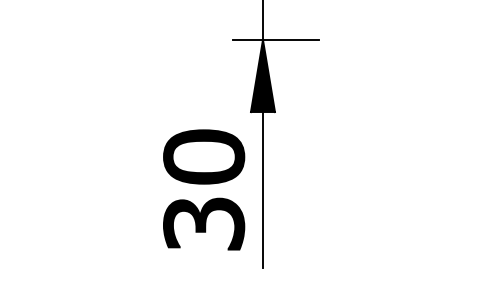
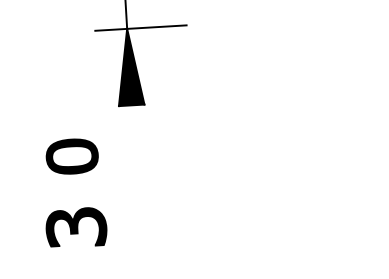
part: (204, 156) -> (72, 156), size x0.6
line: (262, 190) -> (136, 188), removed
part: (204, 223) -> (76, 227), size x0.7

